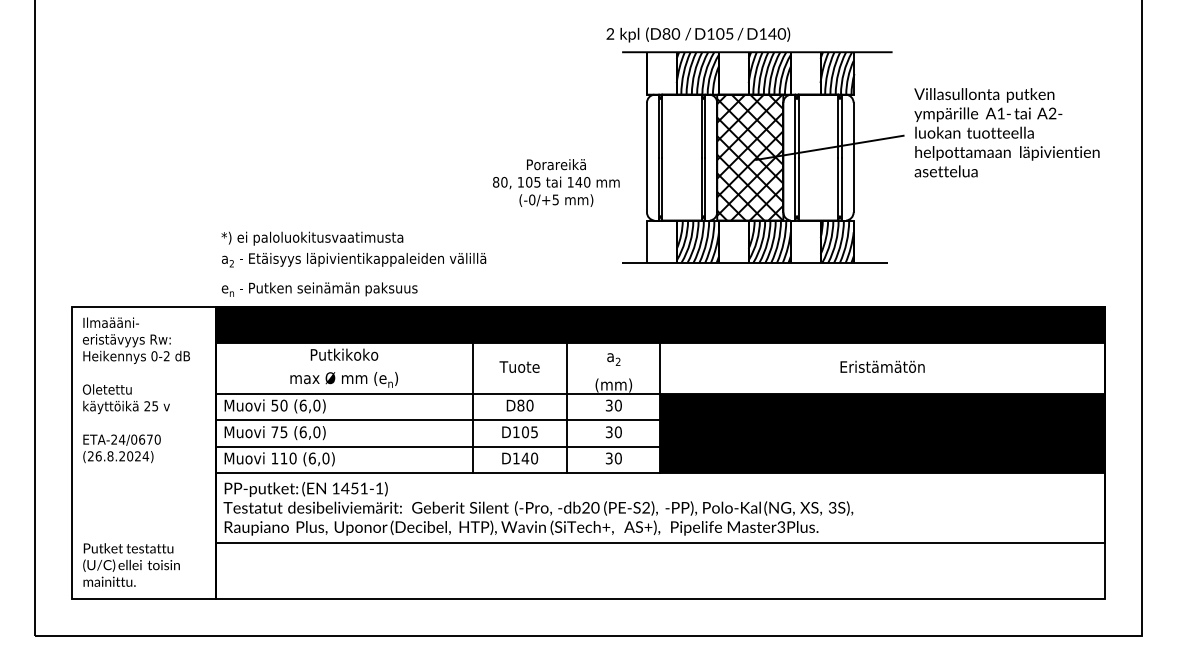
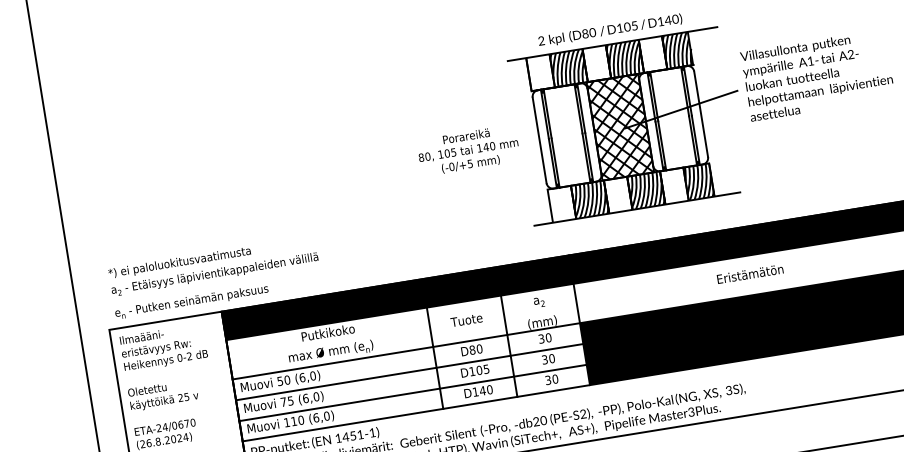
text: (698, 34) -> (610, 30), moved
text: (556, 182) -> (468, 150), moved
text: (353, 263) -> (214, 277), moved

